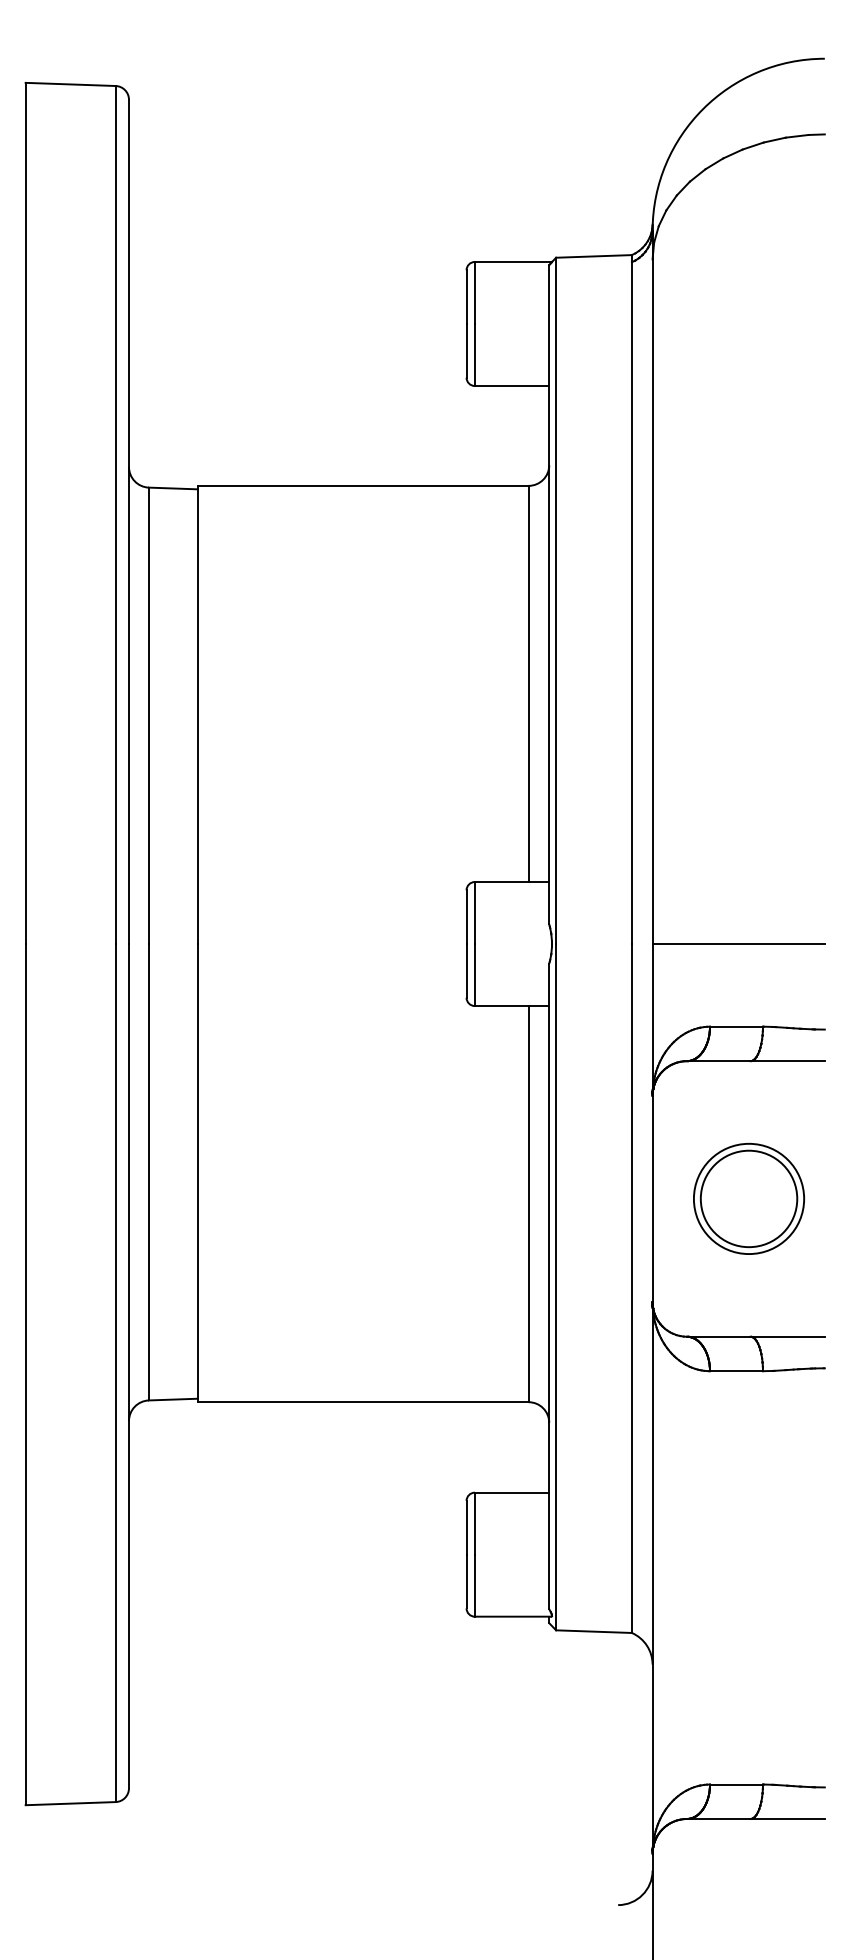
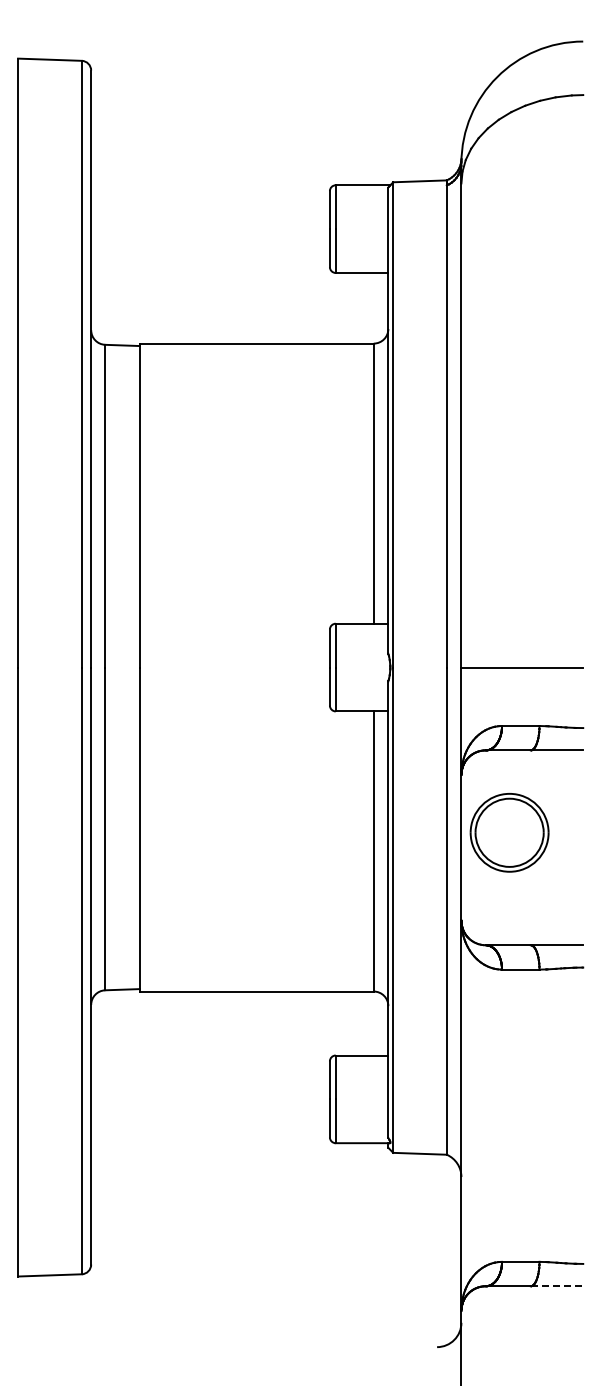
part: (748, 1198) -> (509, 832), moved
line: (788, 1819) -> (557, 1286), solid -> dashed

